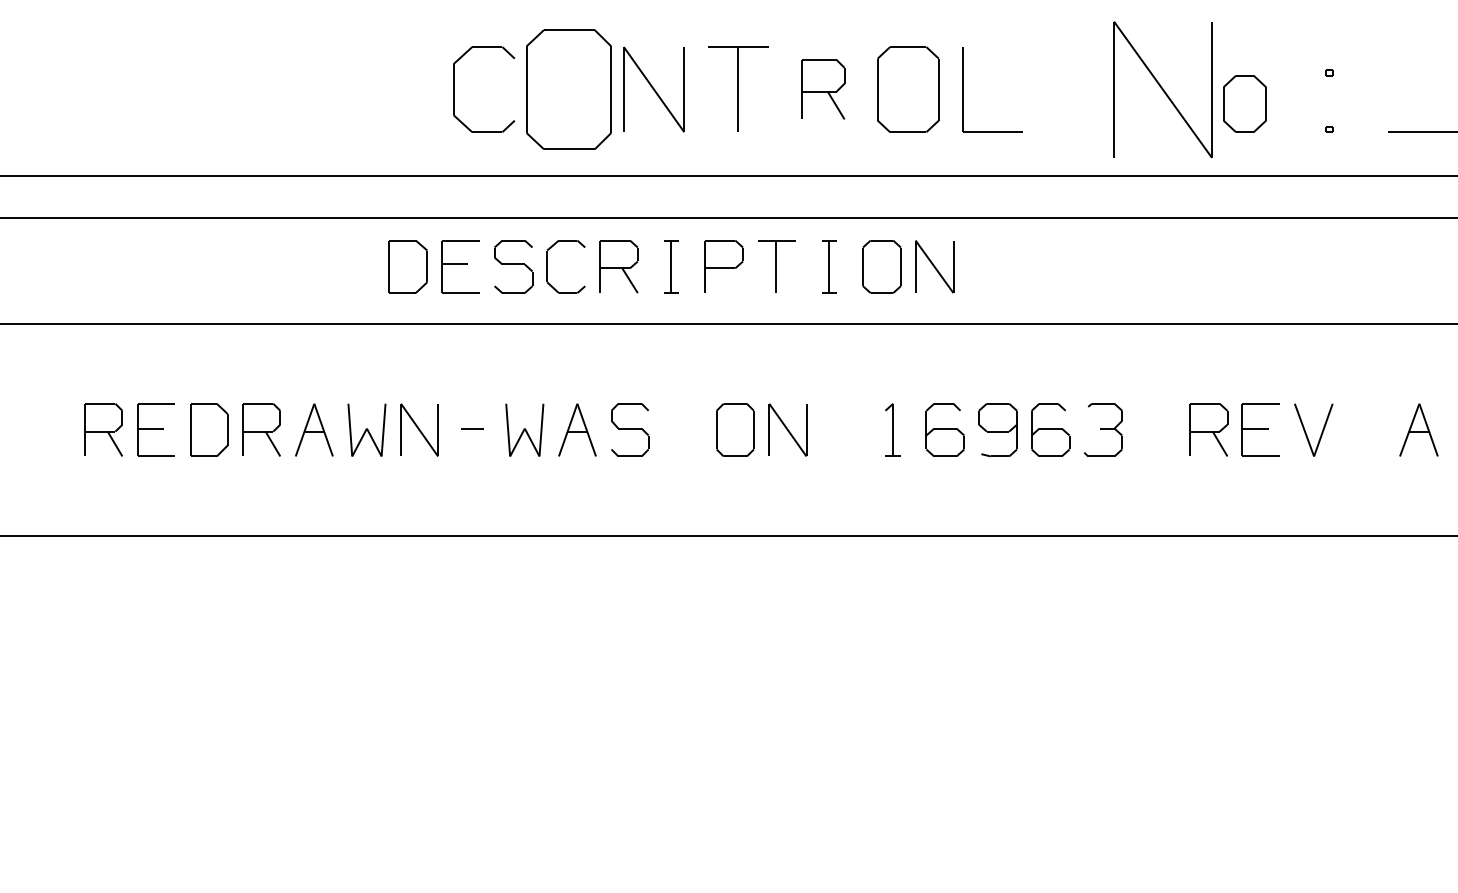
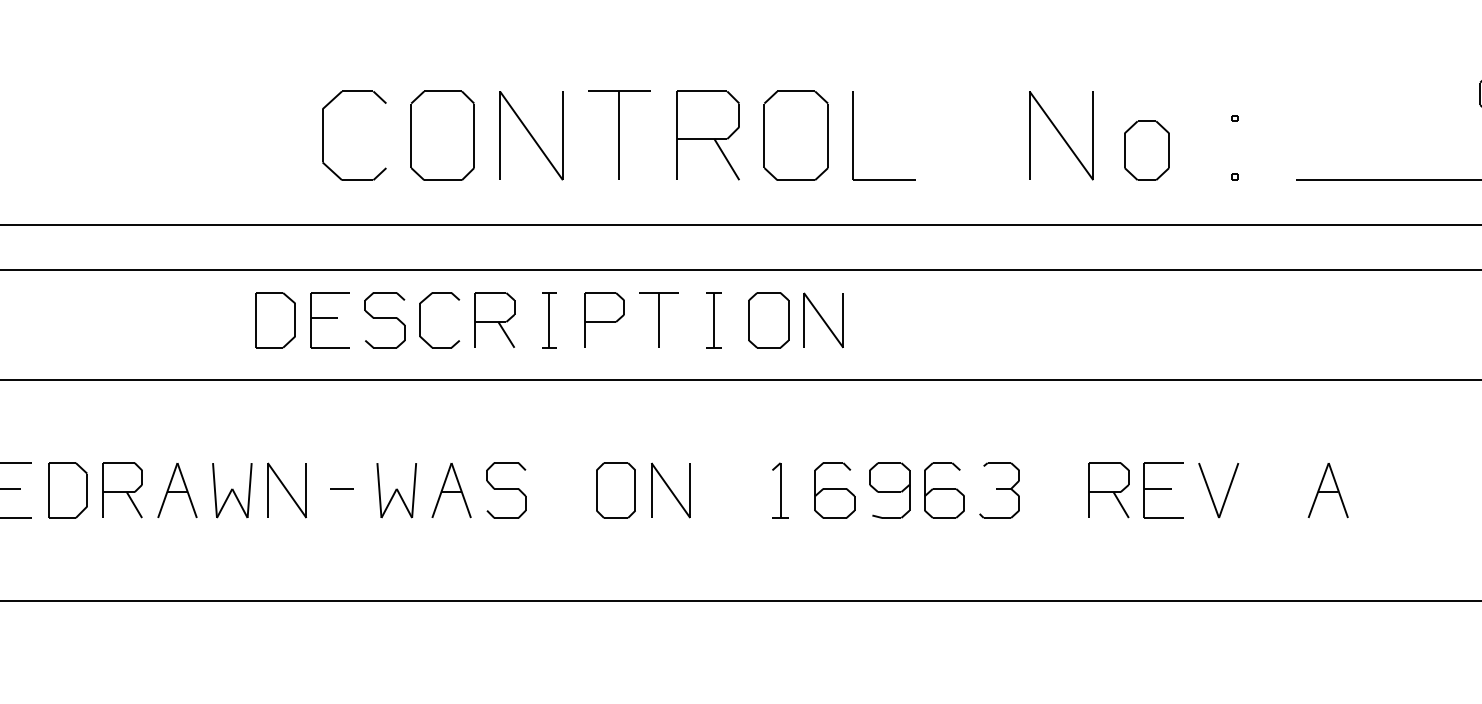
part: (568, 89) -> (442, 135), size x0.71
part: (823, 89) -> (707, 135), size x1.43
part: (1162, 89) -> (1061, 135), size x0.62

